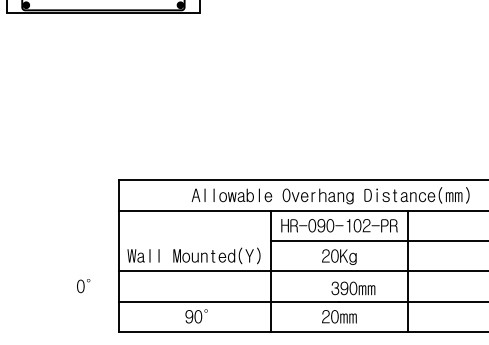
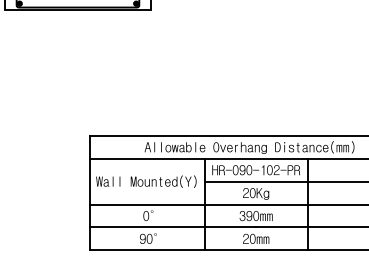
text: (193, 255) -> (145, 181), moved
text: (83, 286) -> (148, 216), moved
text: (353, 288) -> (256, 216), moved

